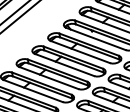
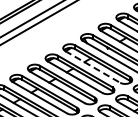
line: (79, 51) -> (92, 66), solid -> dashed

